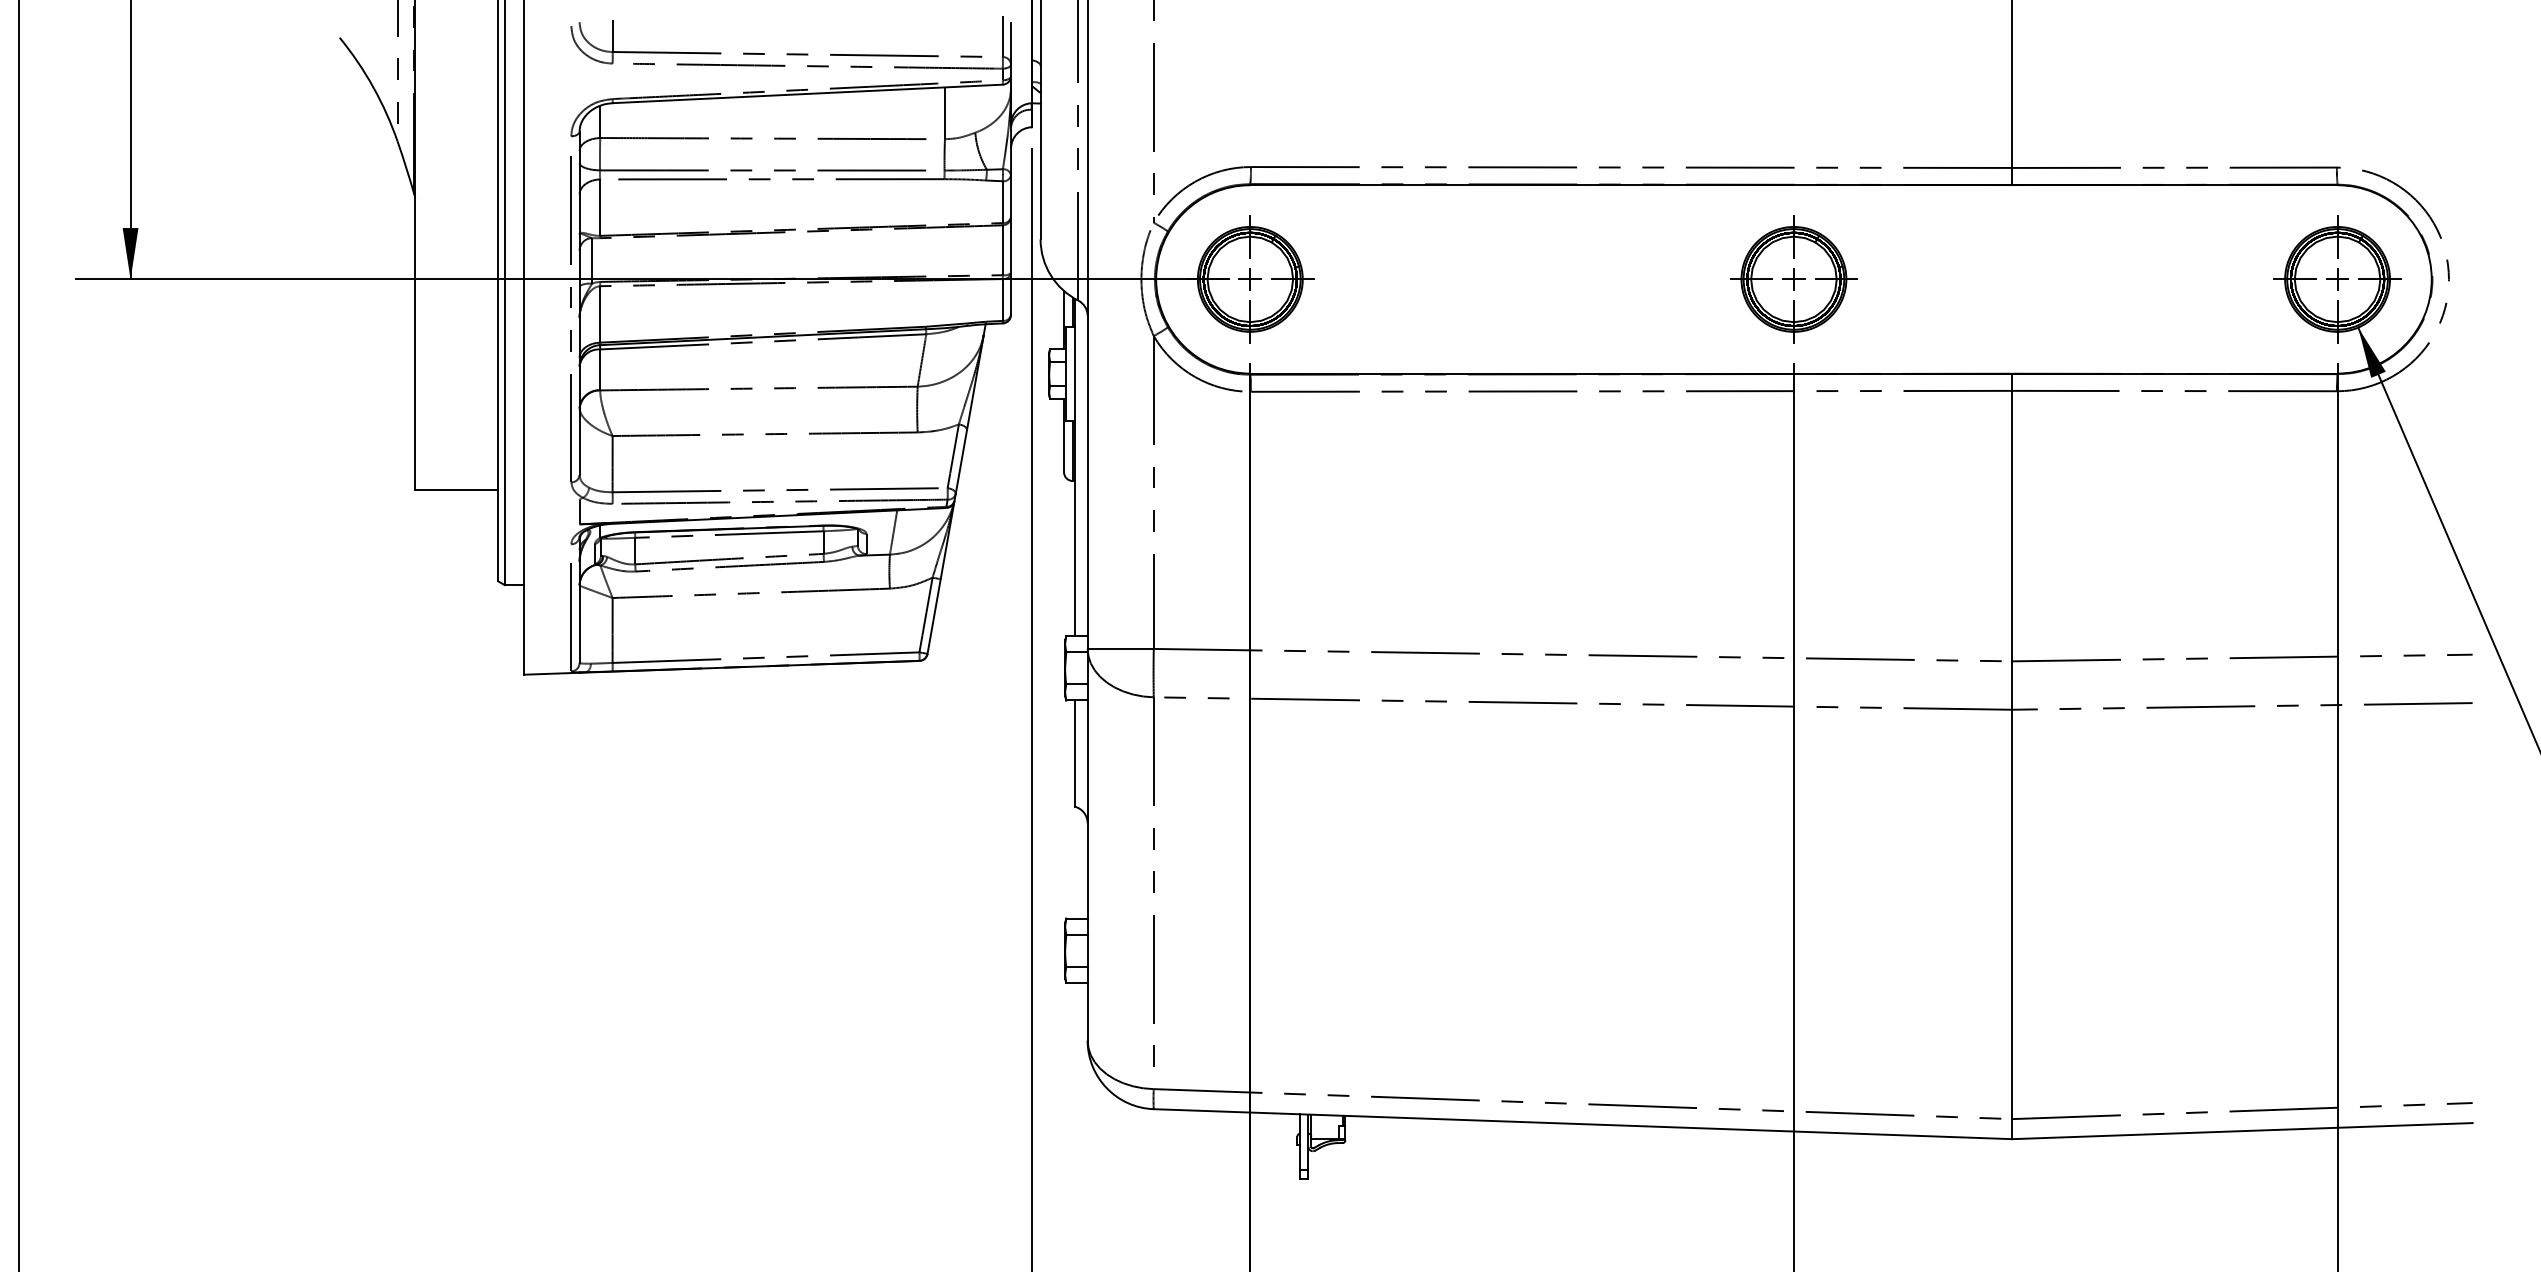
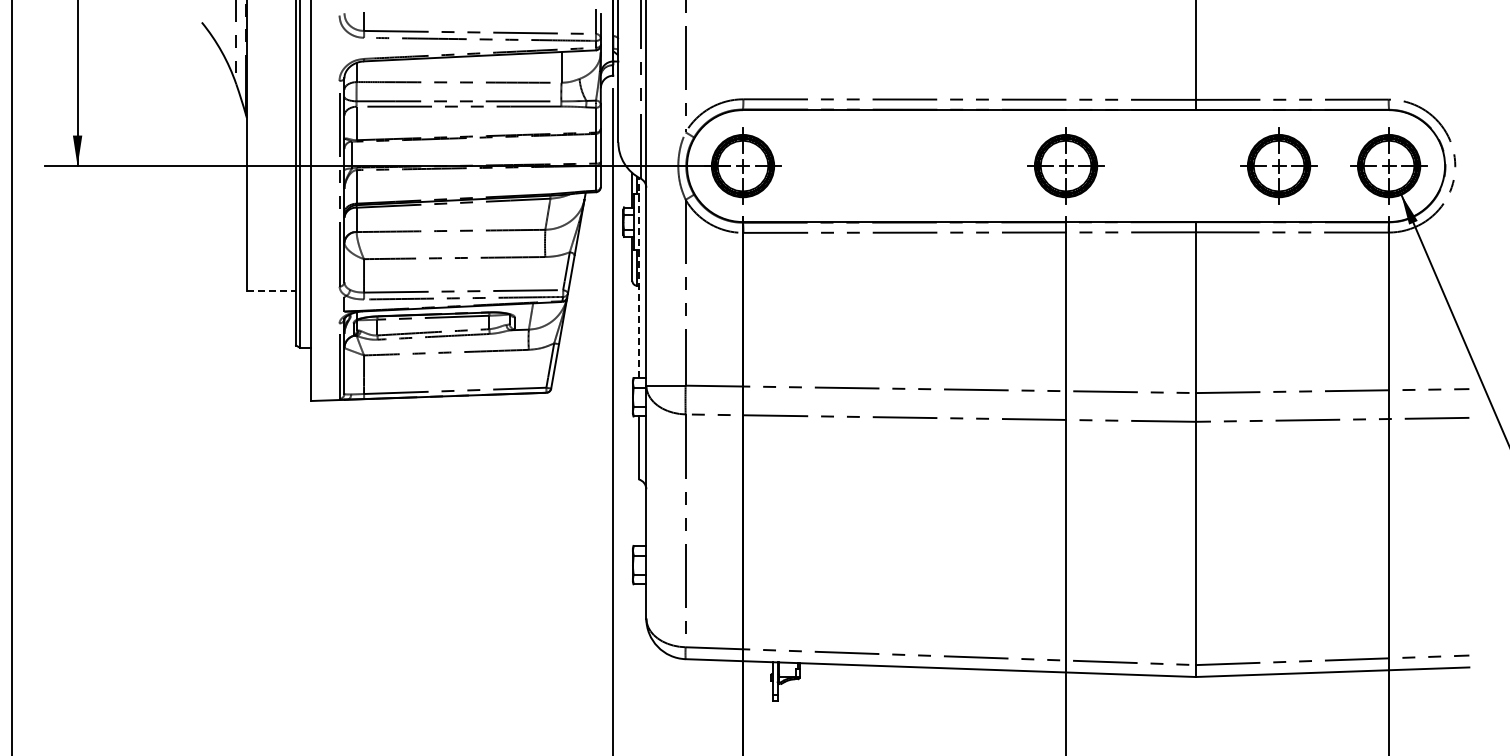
part: (2151, 278) -> (1278, 165), added
line: (1074, 466) -> (638, 277), solid -> dashed
line: (456, 490) -> (271, 291), solid -> dashed

